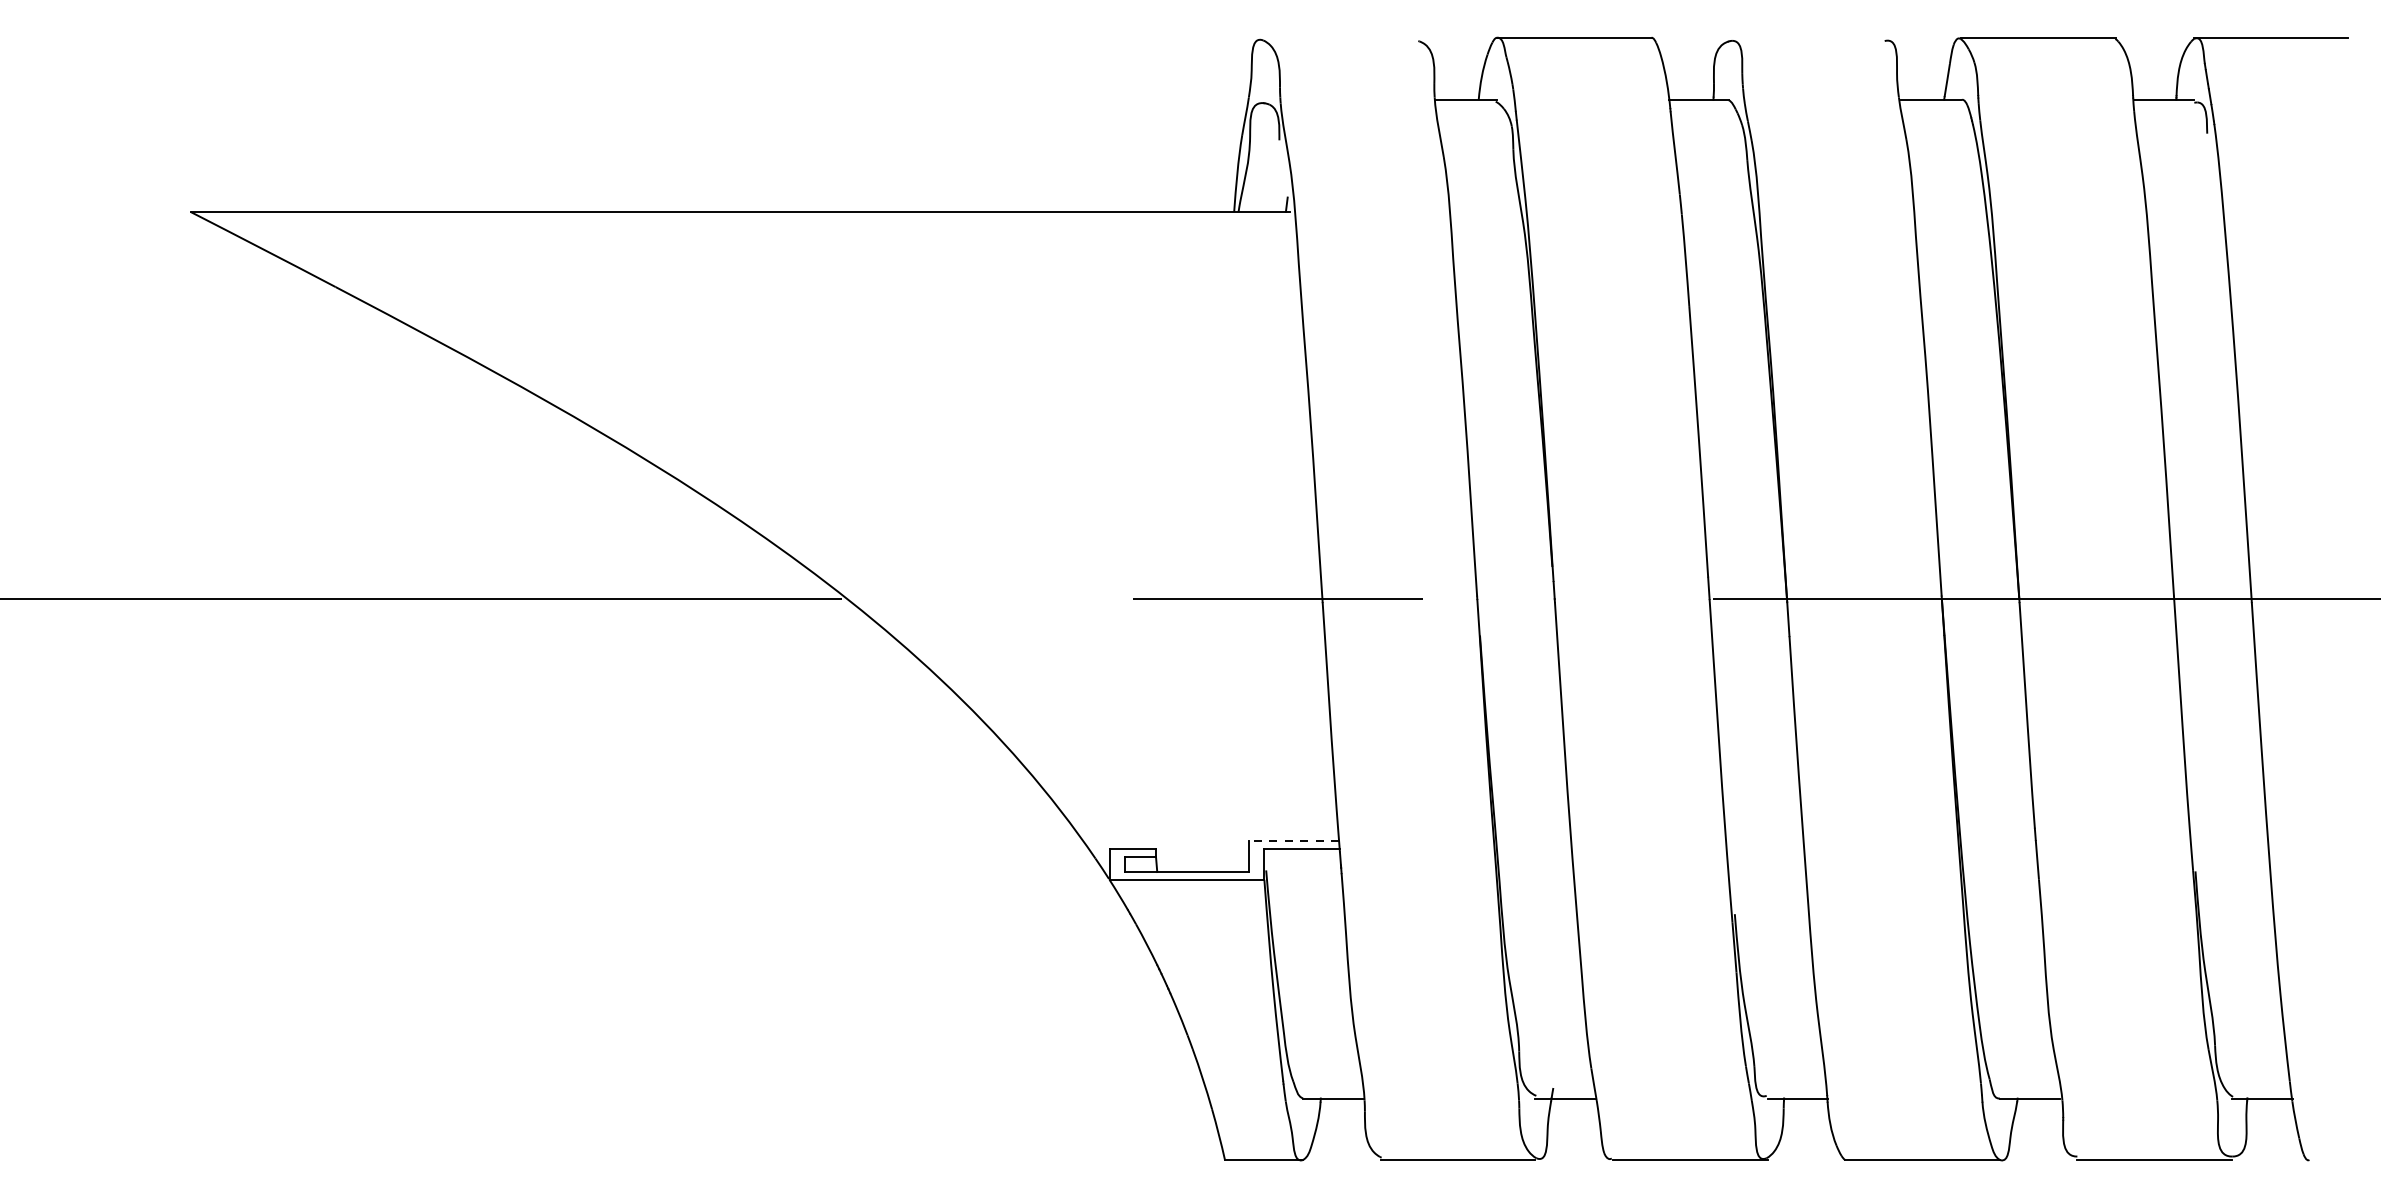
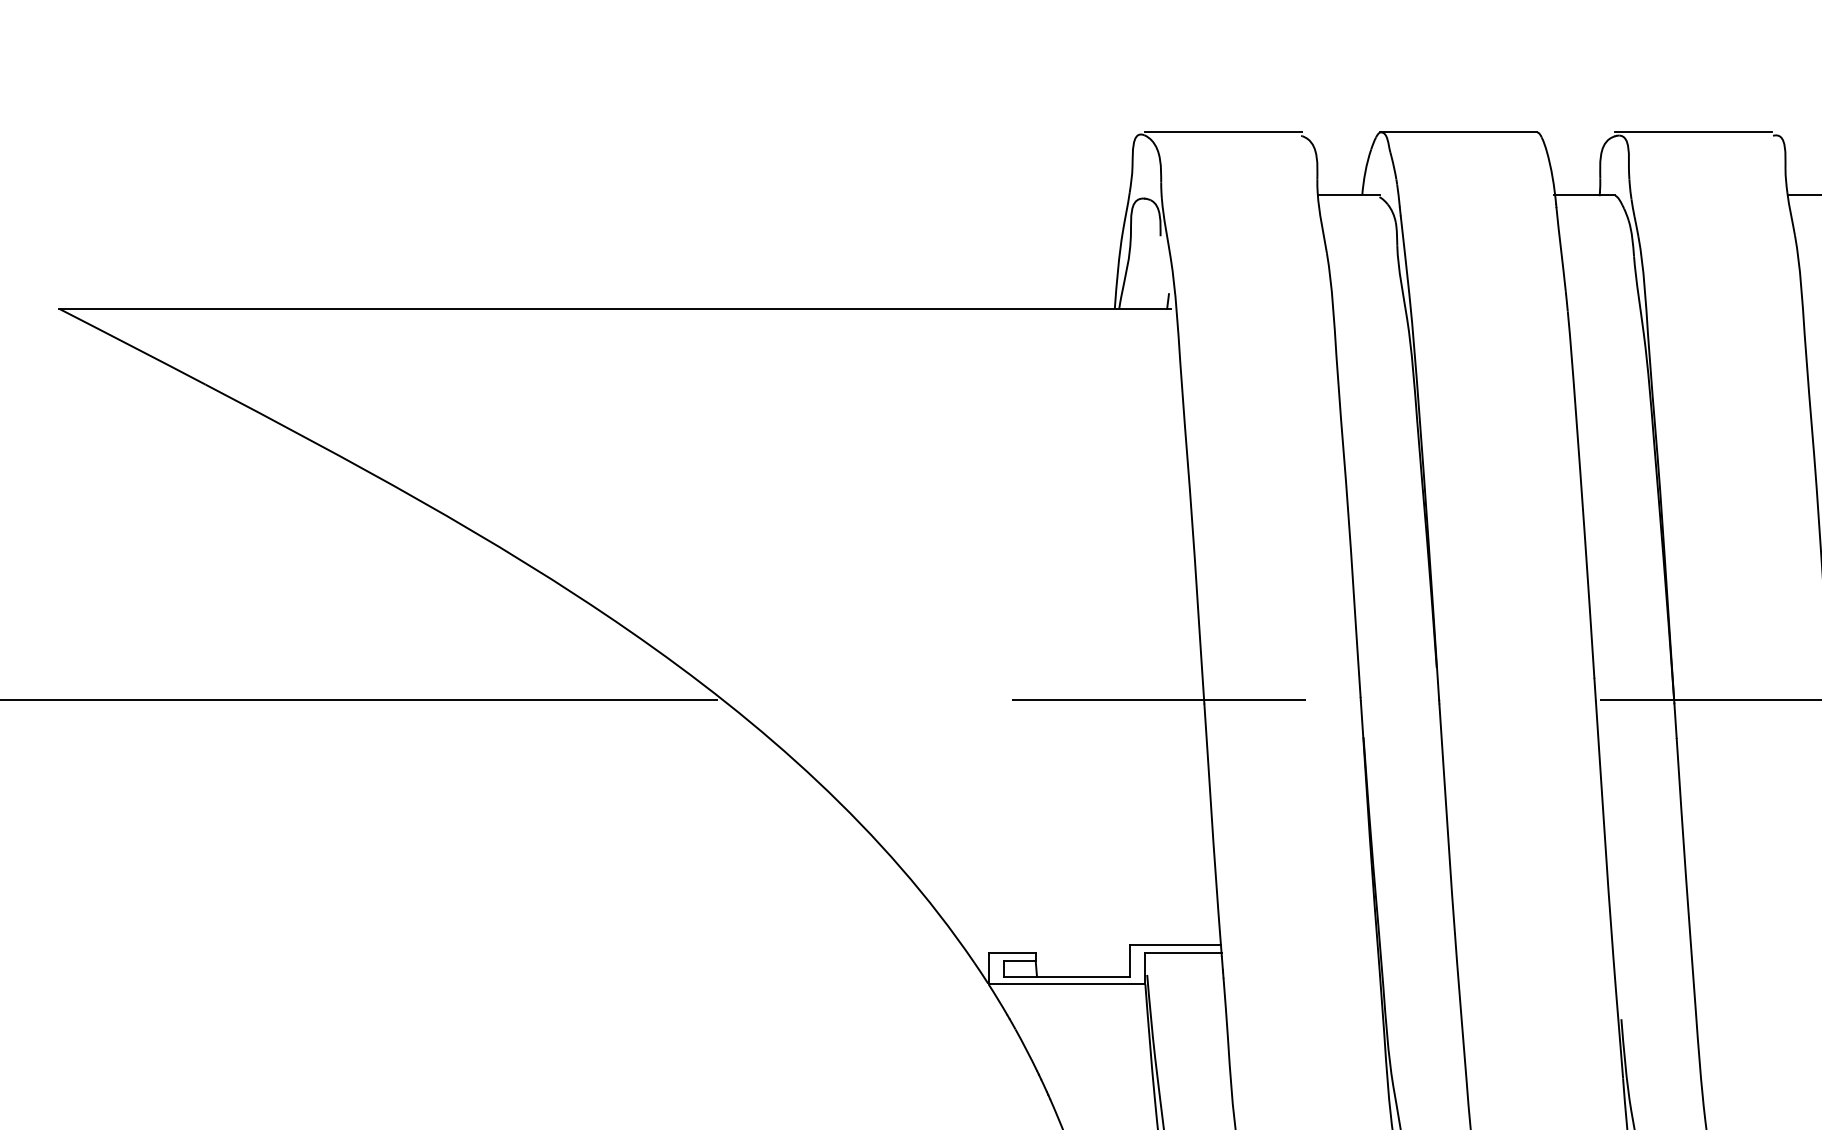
line: (1341, 37) -> (1223, 132), added
line: (1805, 37) -> (1692, 132), added
line: (1293, 841) -> (1174, 945), dashed -> solid

